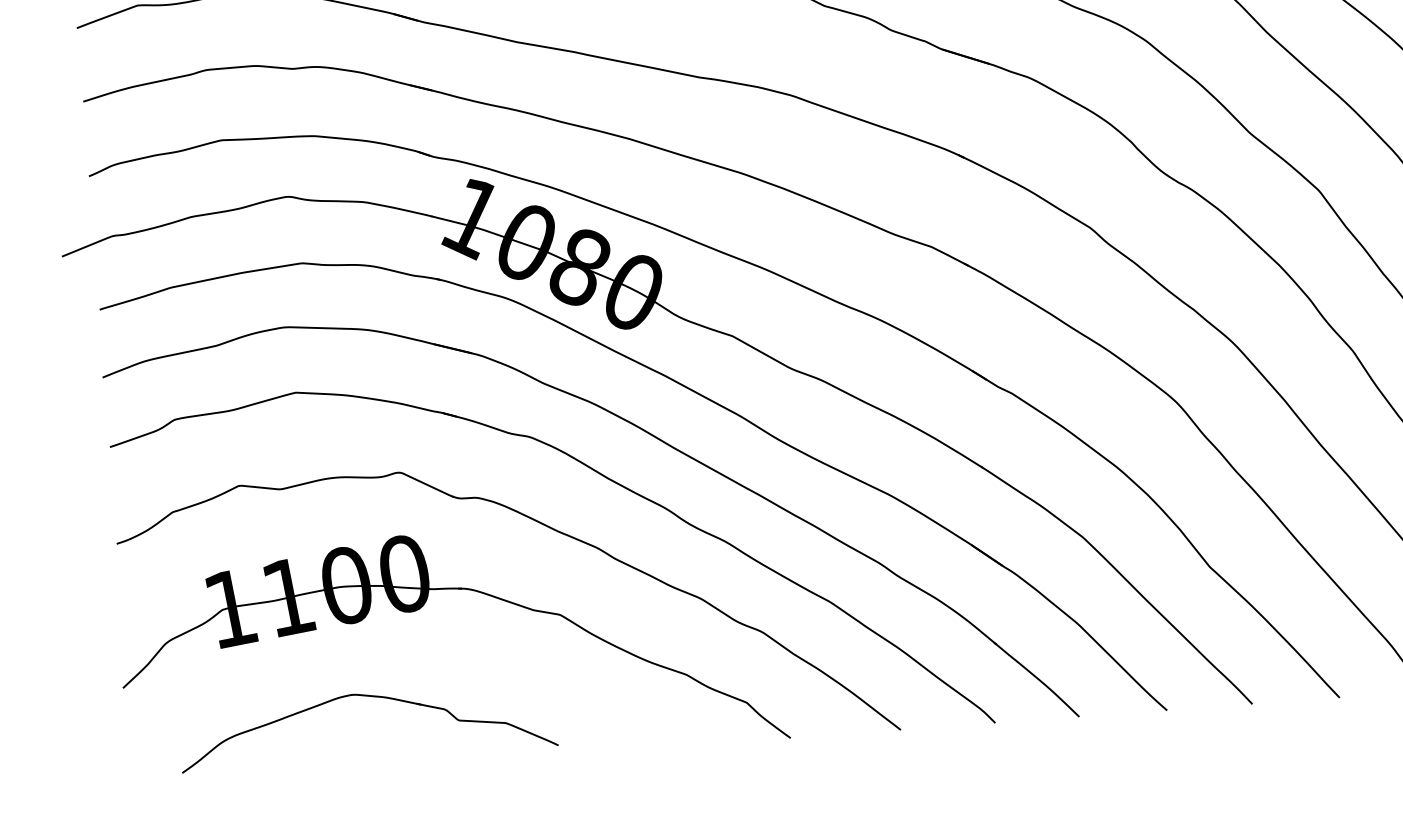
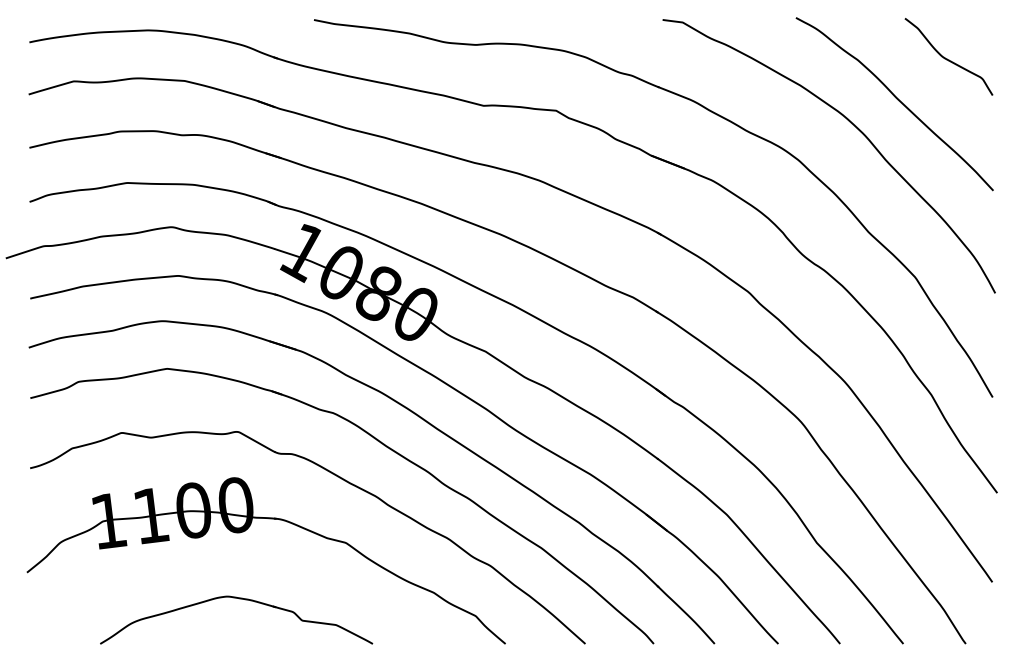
part: (369, 697) -> (239, 599), moved

